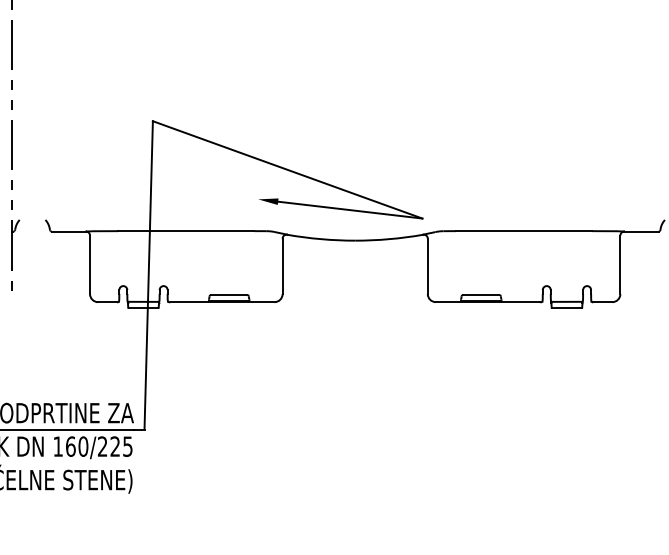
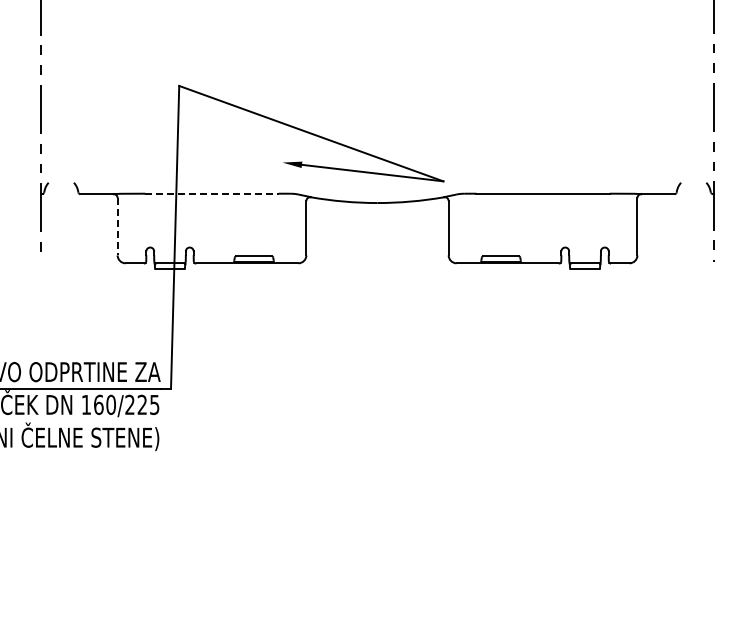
line: (186, 230) -> (212, 193), solid -> dashed
line: (89, 264) -> (117, 226), solid -> dashed

